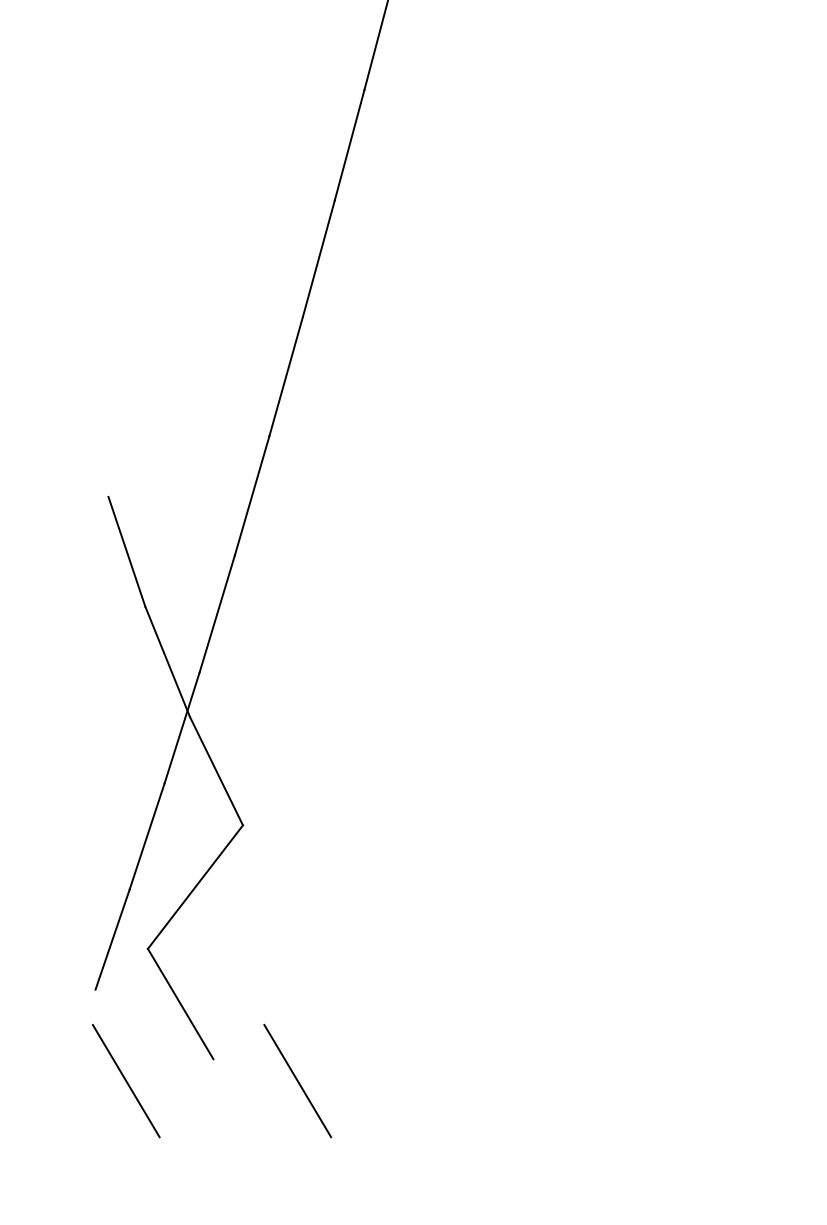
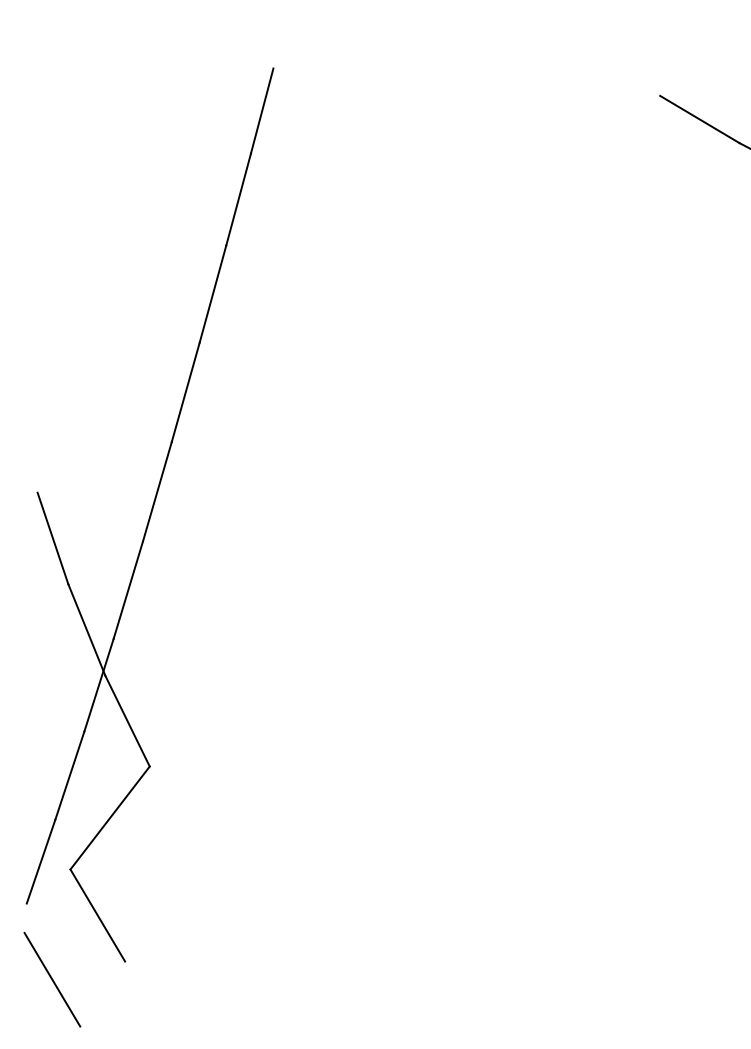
line: (297, 1080) -> (195, 979), removed

